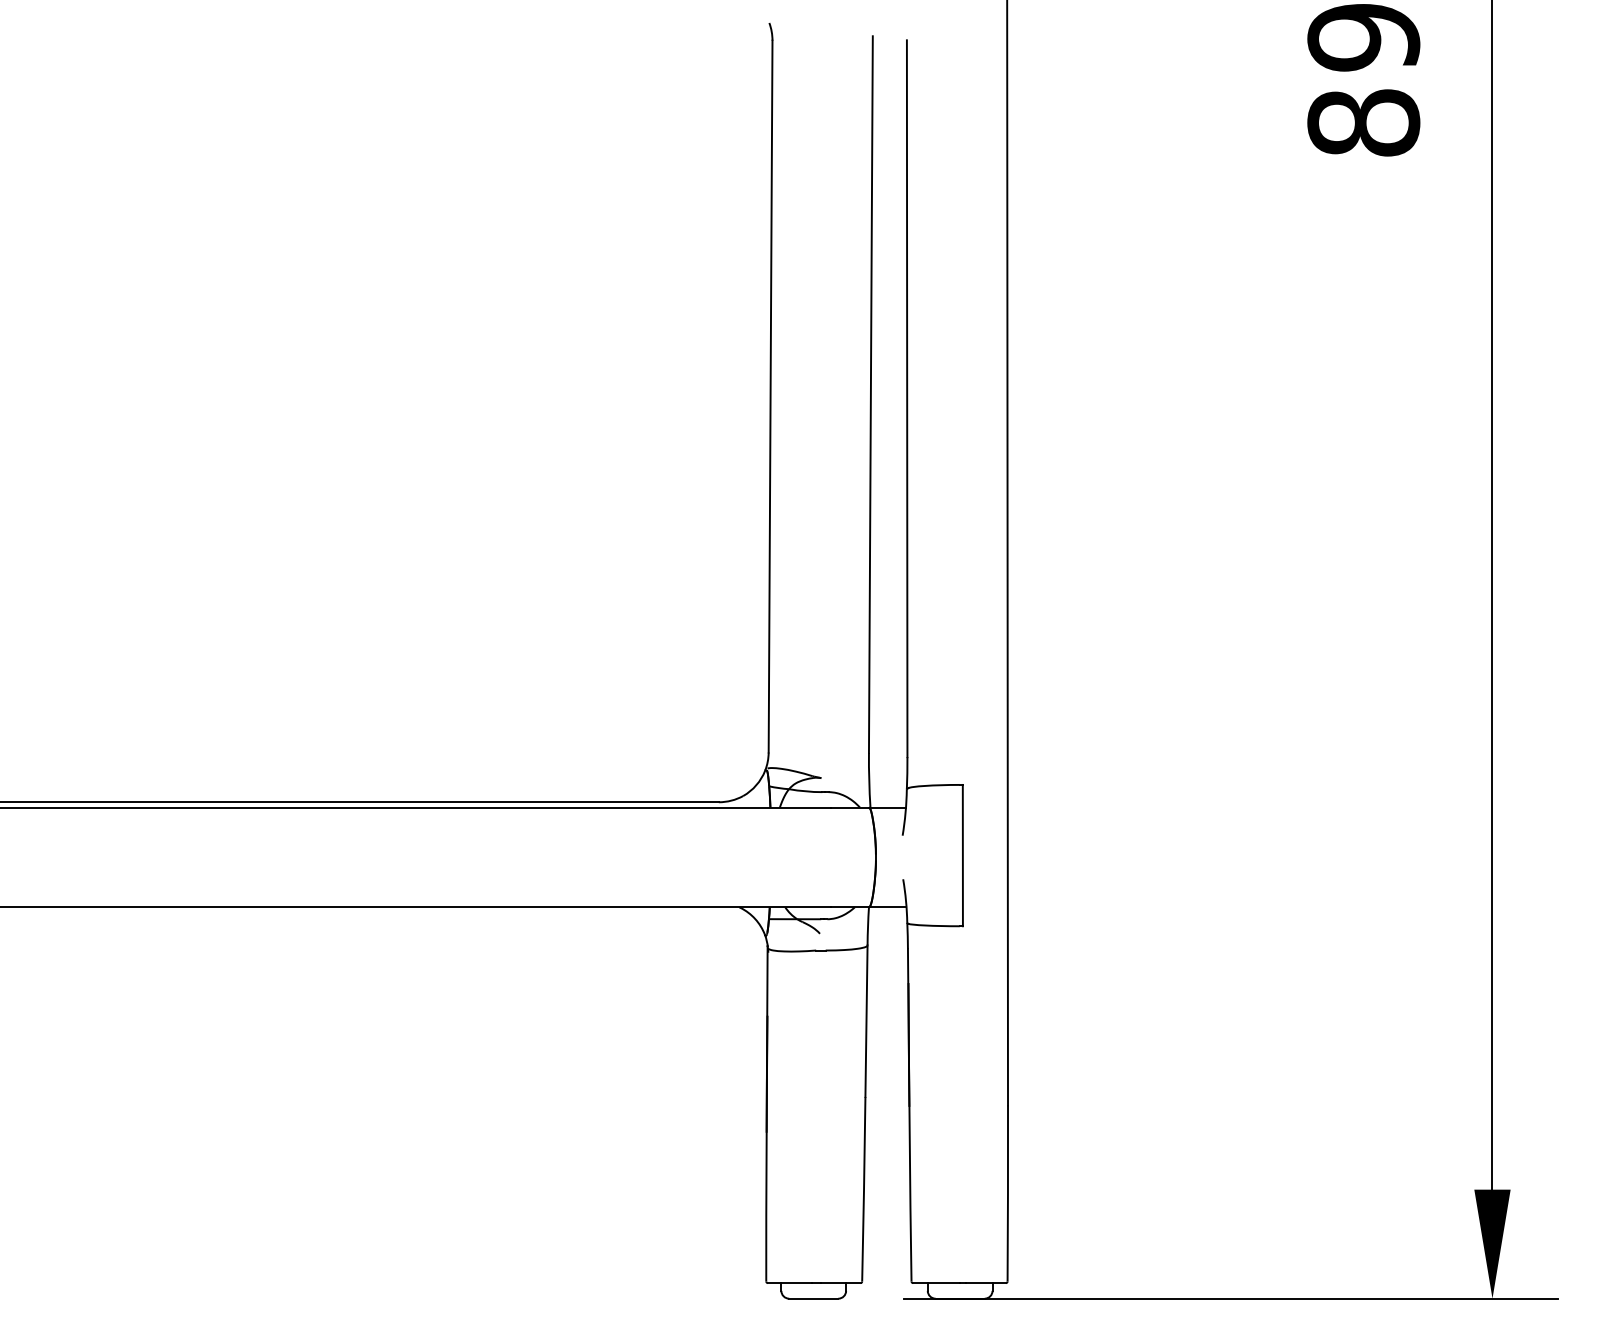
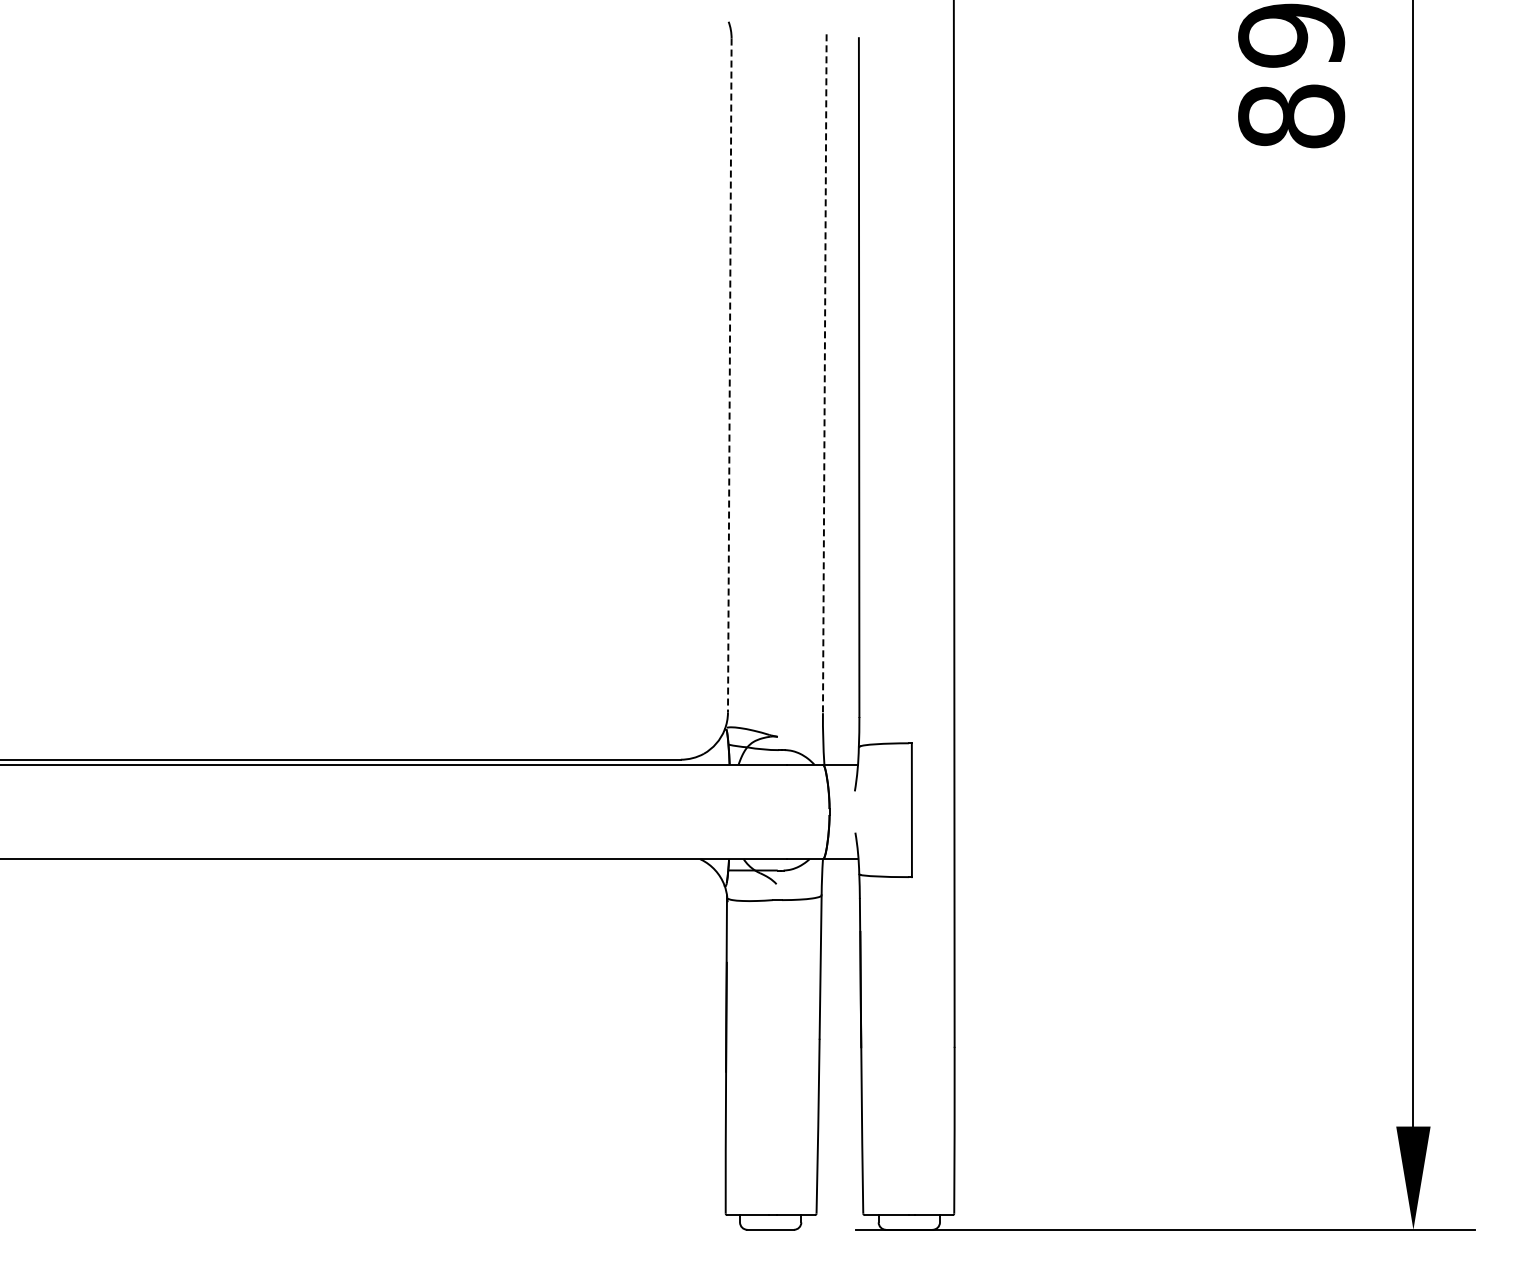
line: (870, 395) -> (824, 374), solid -> dashed
line: (770, 397) -> (729, 376), solid -> dashed

